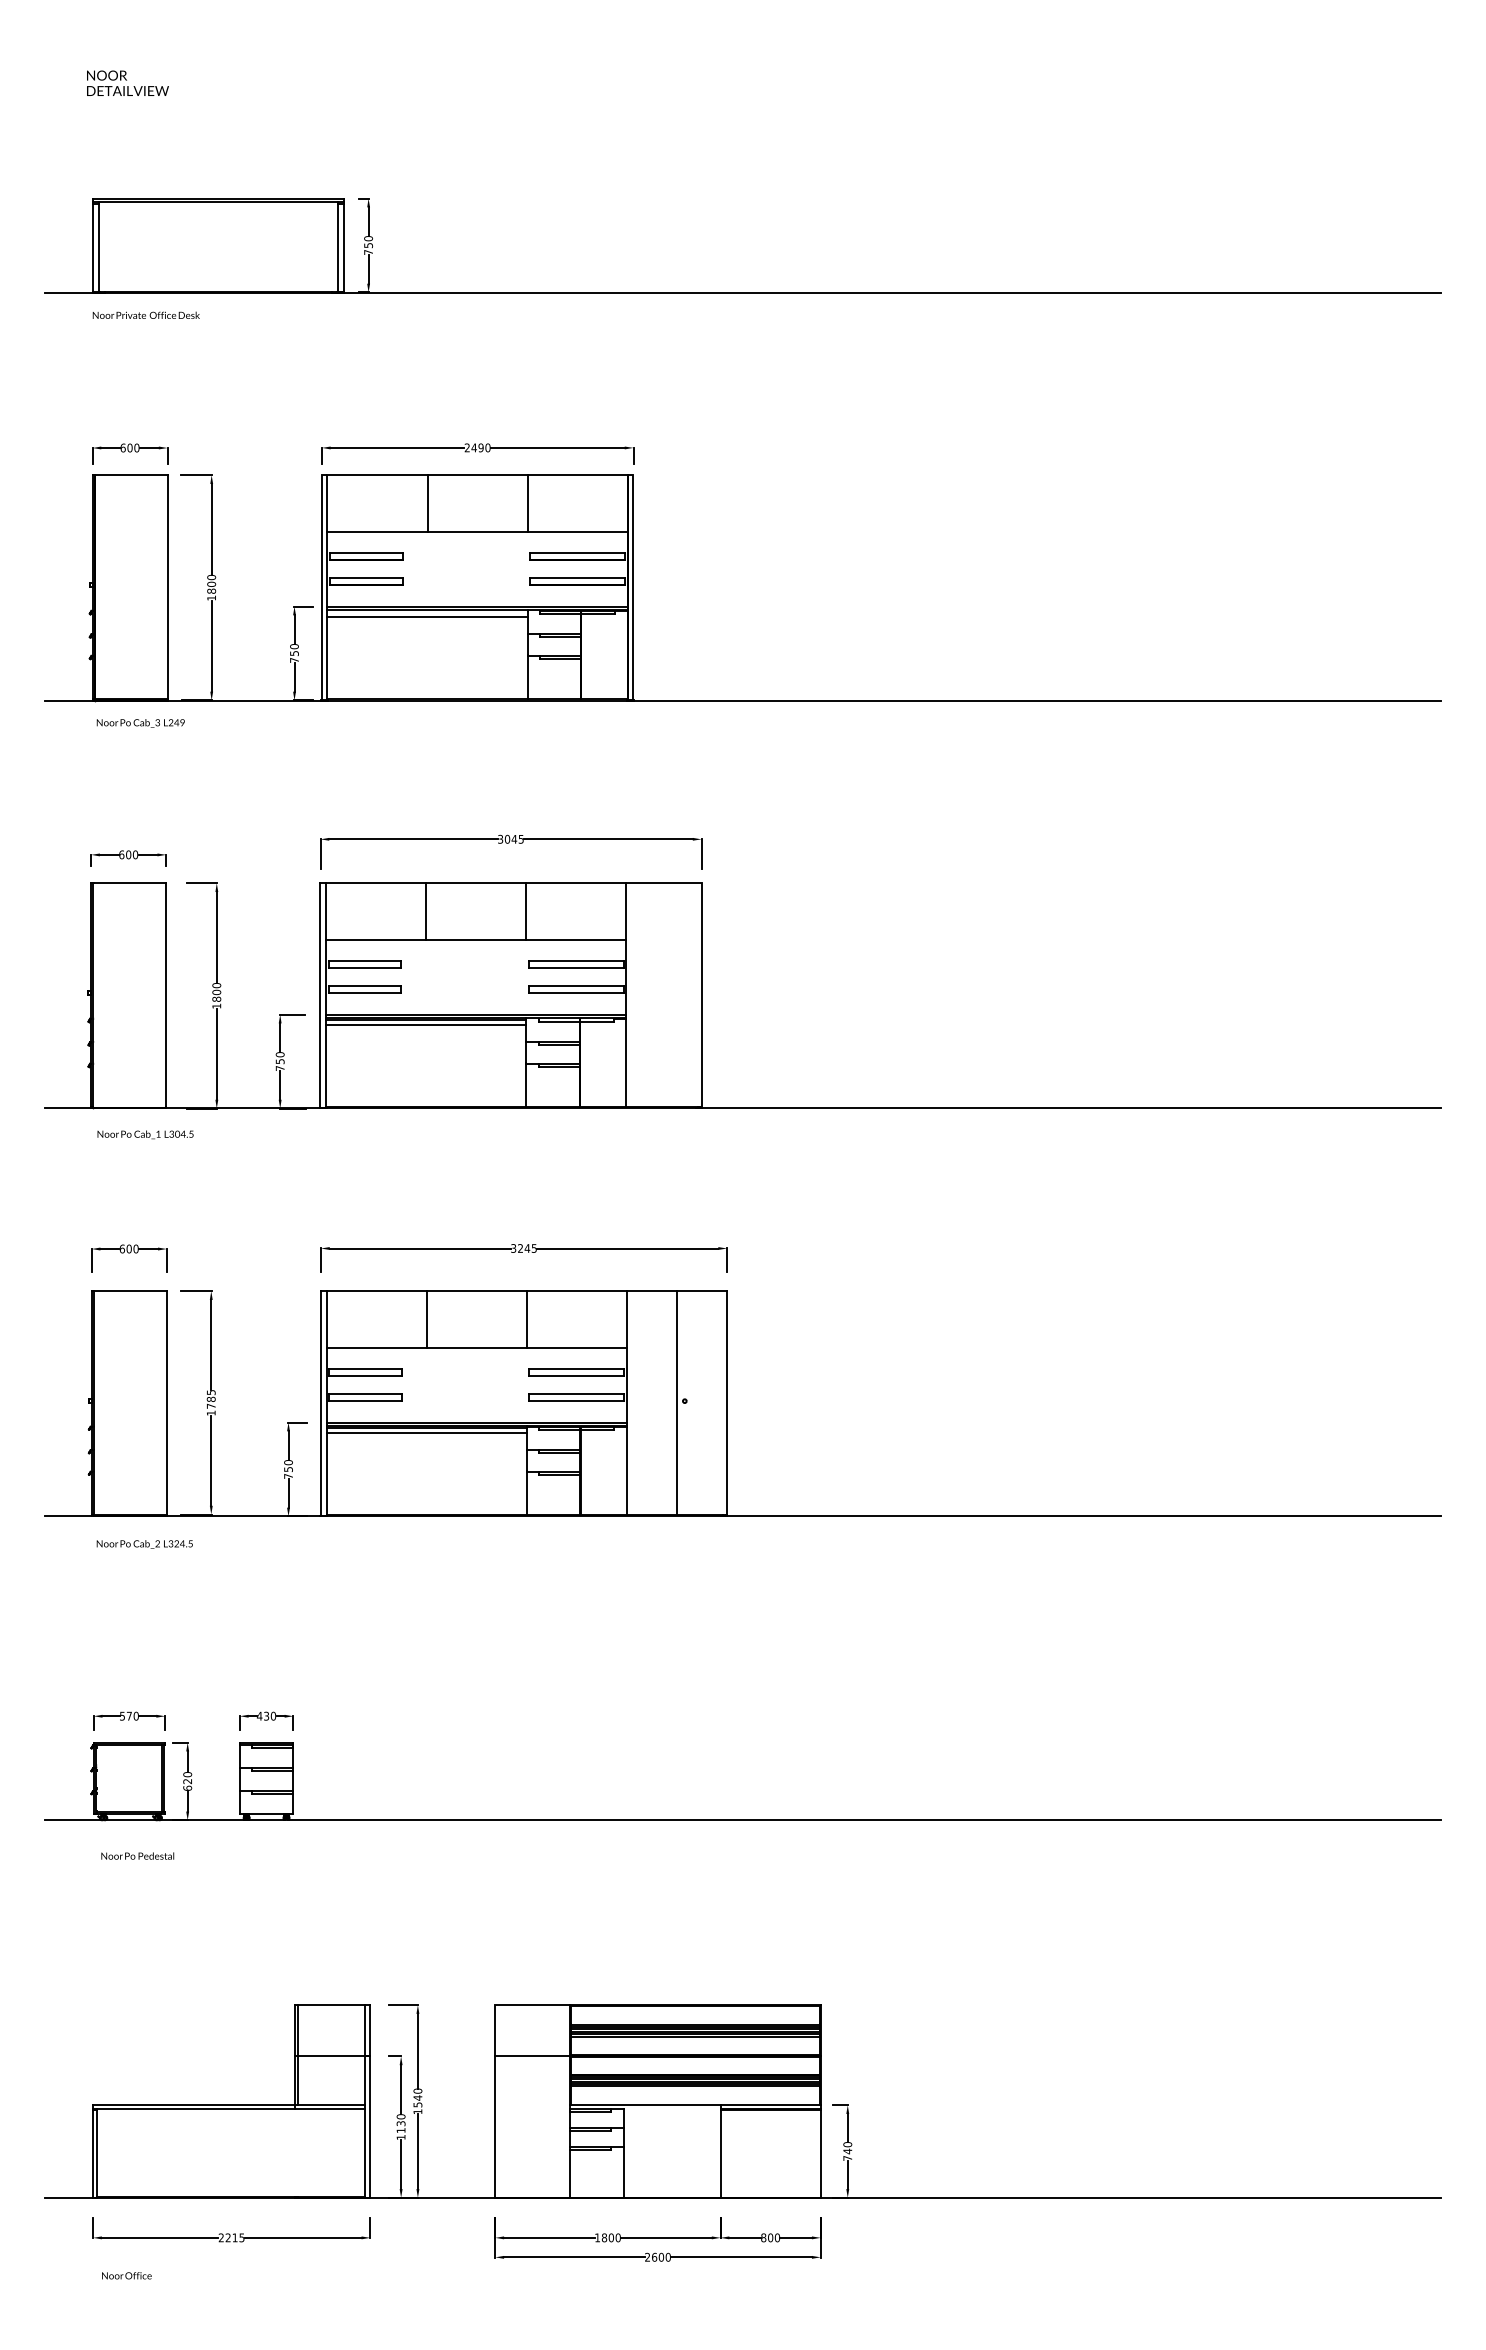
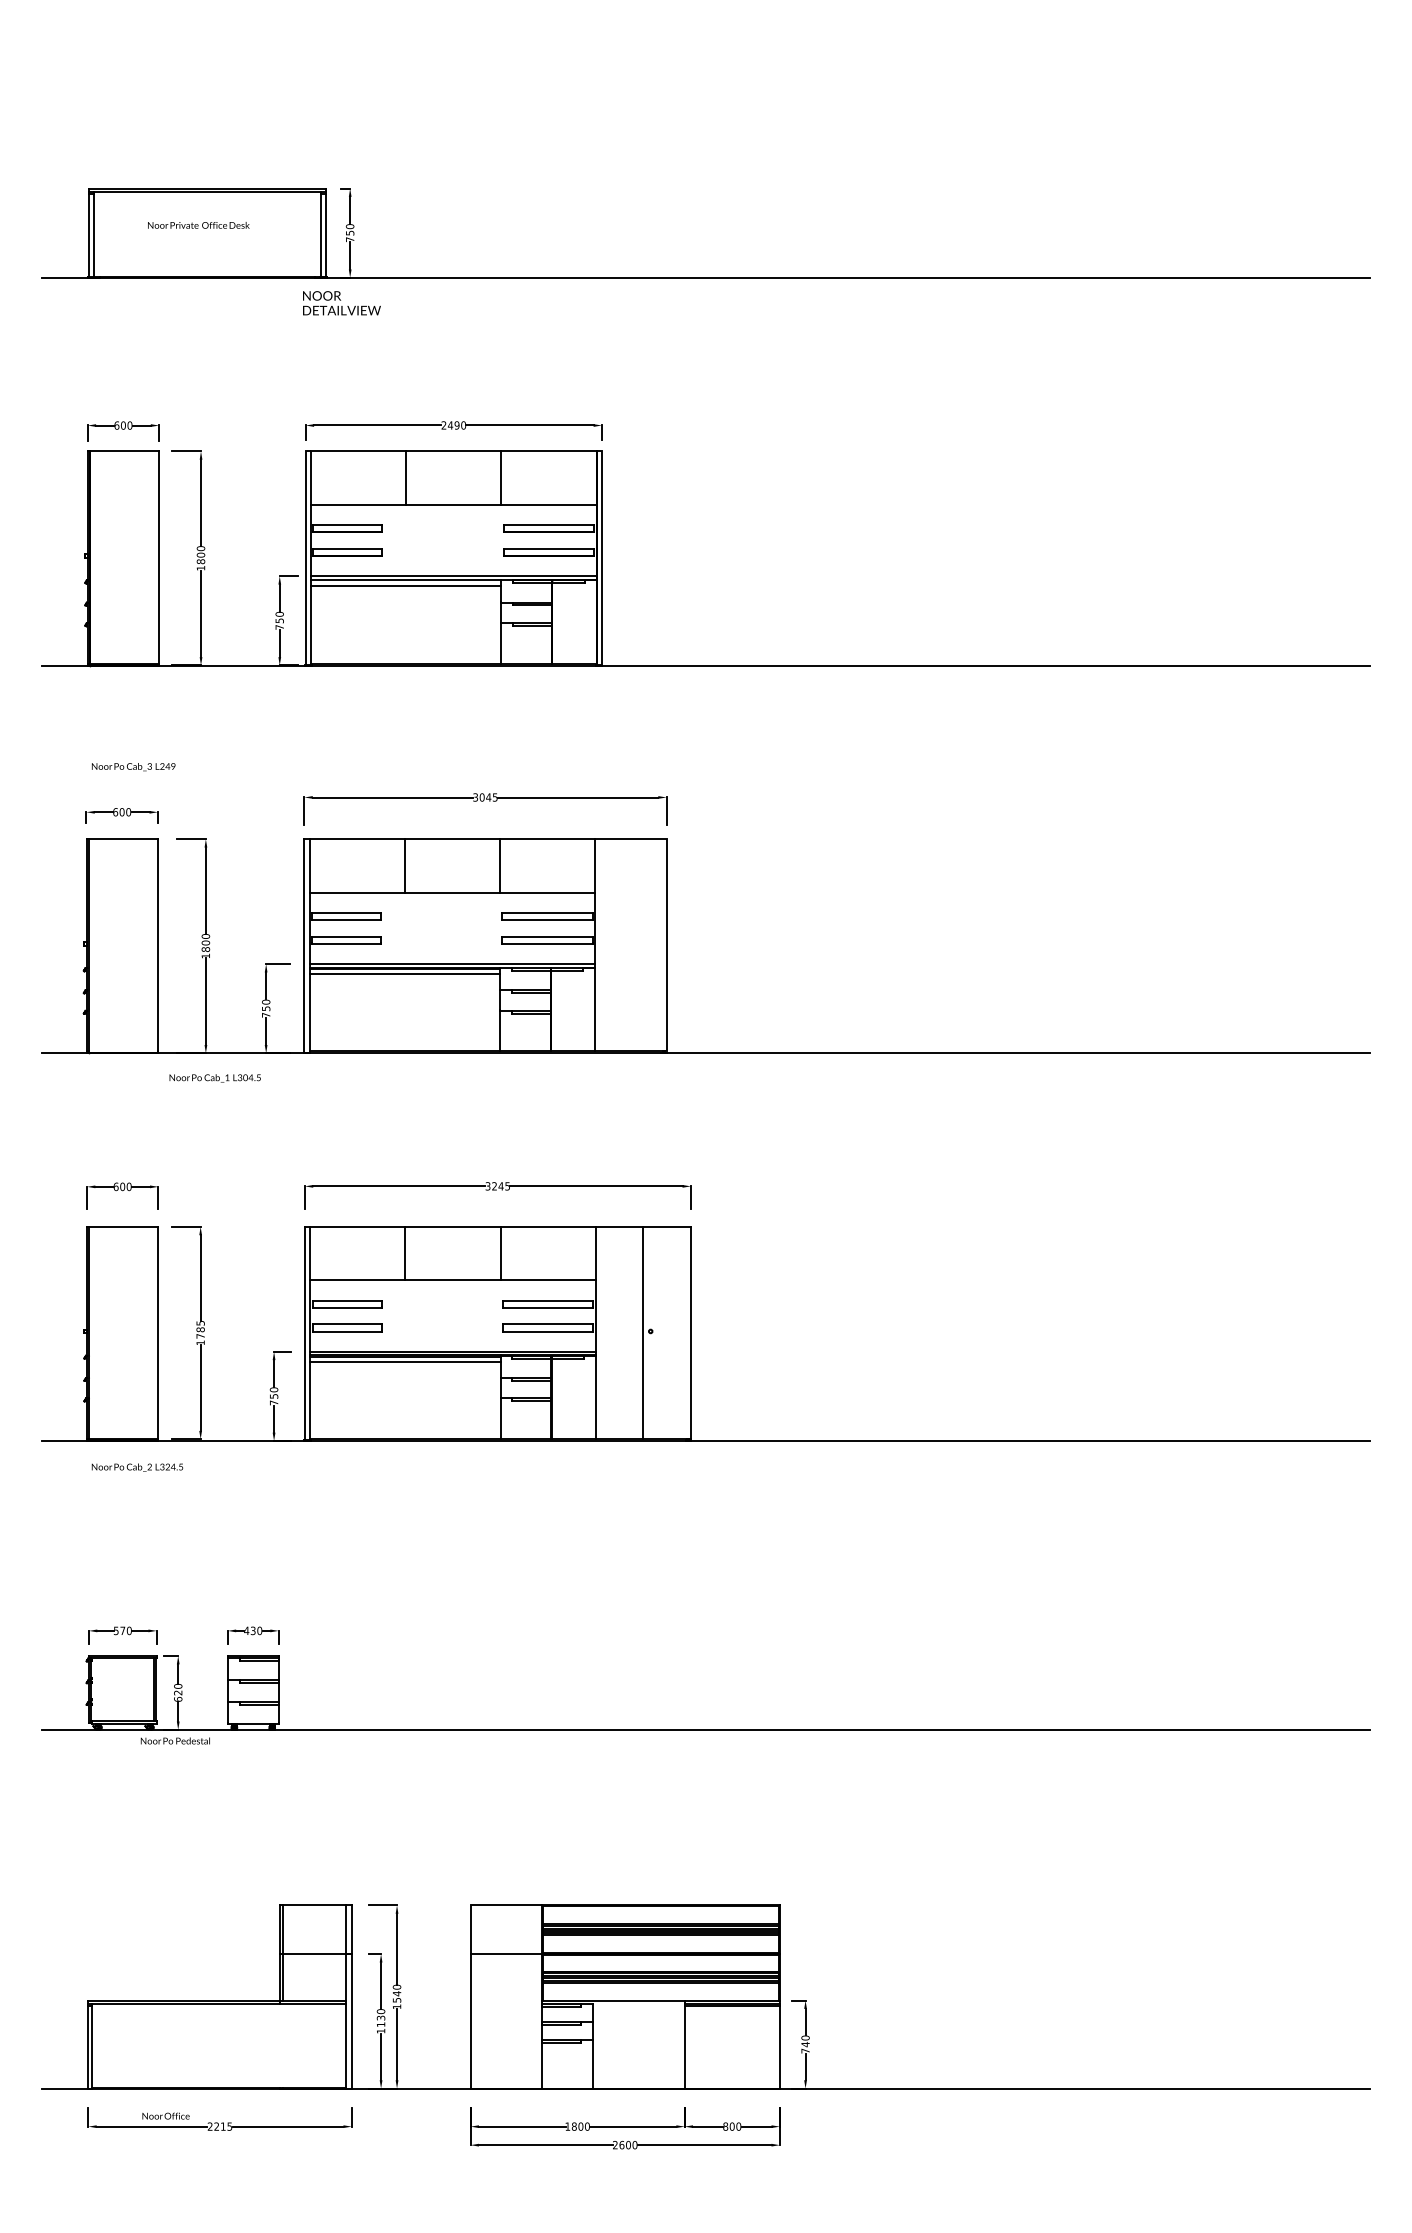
text: (127, 82) -> (341, 302), moved
text: (145, 314) -> (198, 224), moved
text: (140, 723) -> (133, 767), moved
text: (145, 1134) -> (215, 1078), moved
text: (137, 1855) -> (175, 1740), moved
text: (126, 2275) -> (165, 2115), moved

